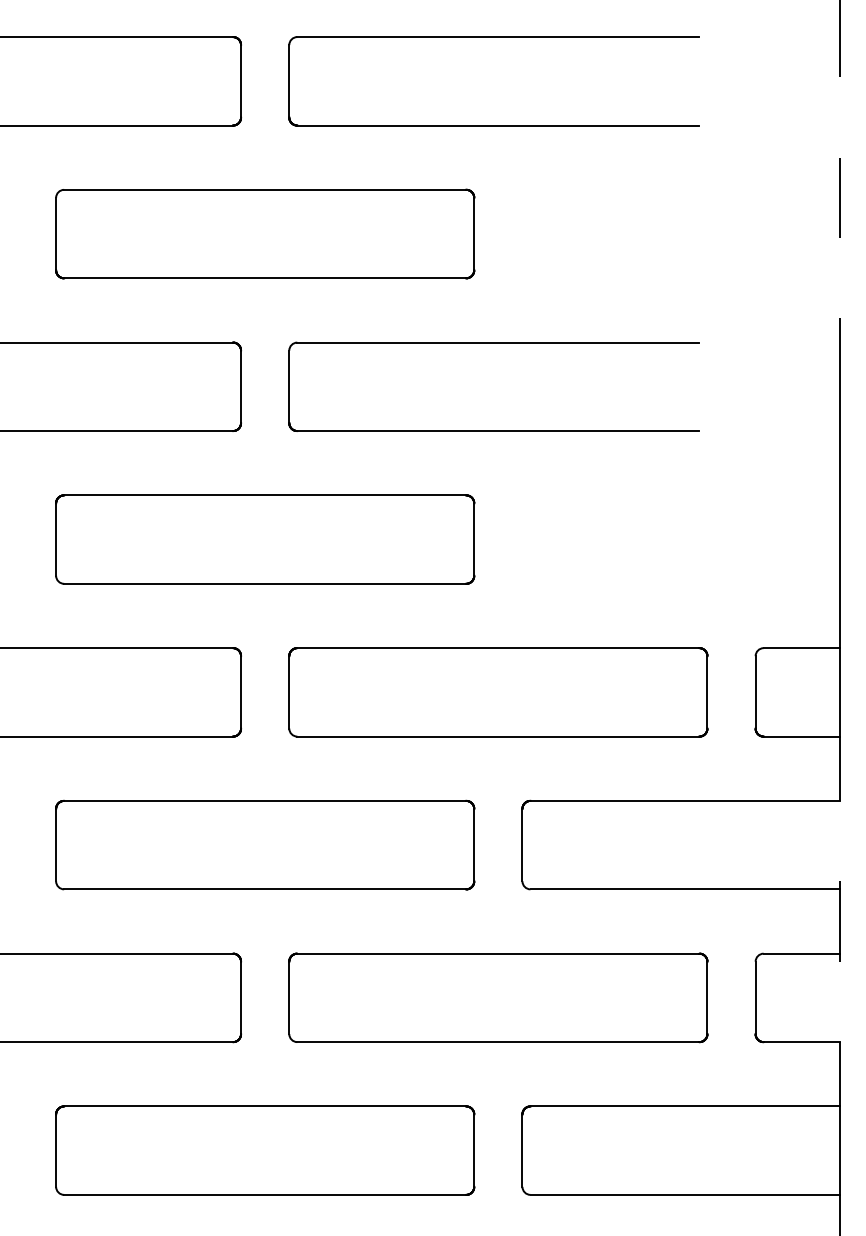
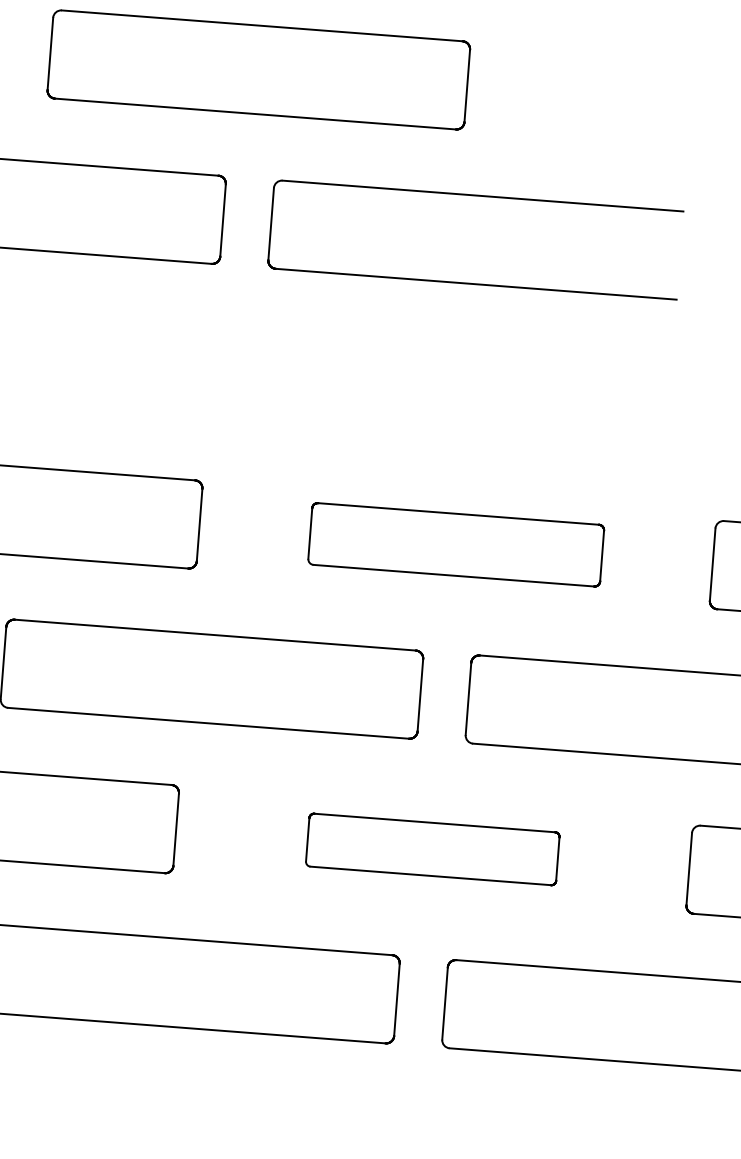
part: (265, 539) -> (235, 374), removed
part: (498, 692) -> (456, 544), size x0.7
part: (498, 997) -> (432, 849), size x0.6

